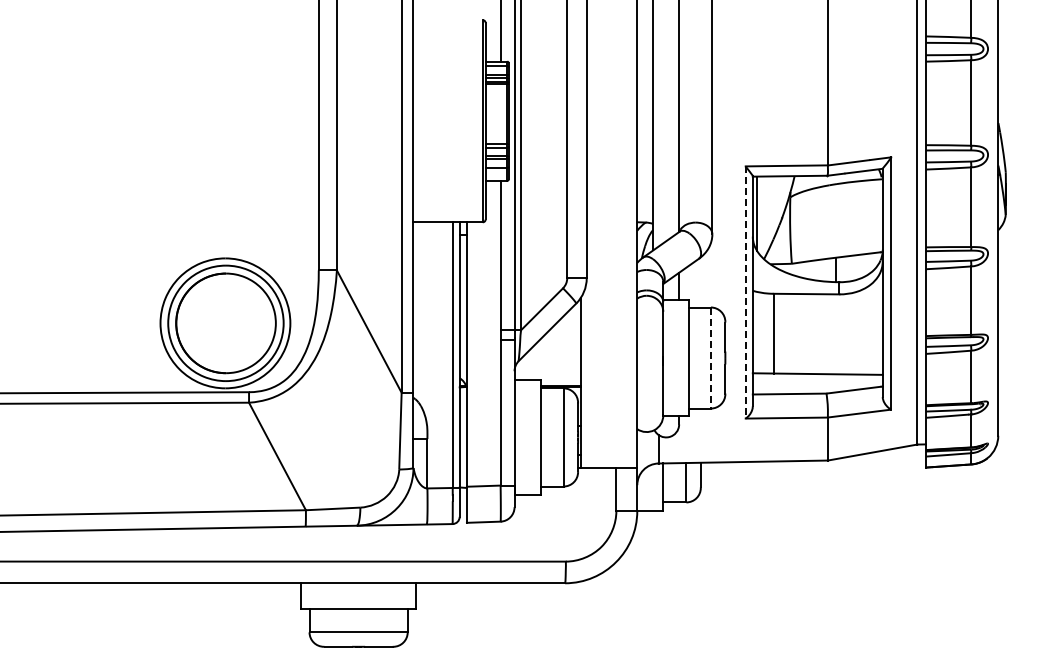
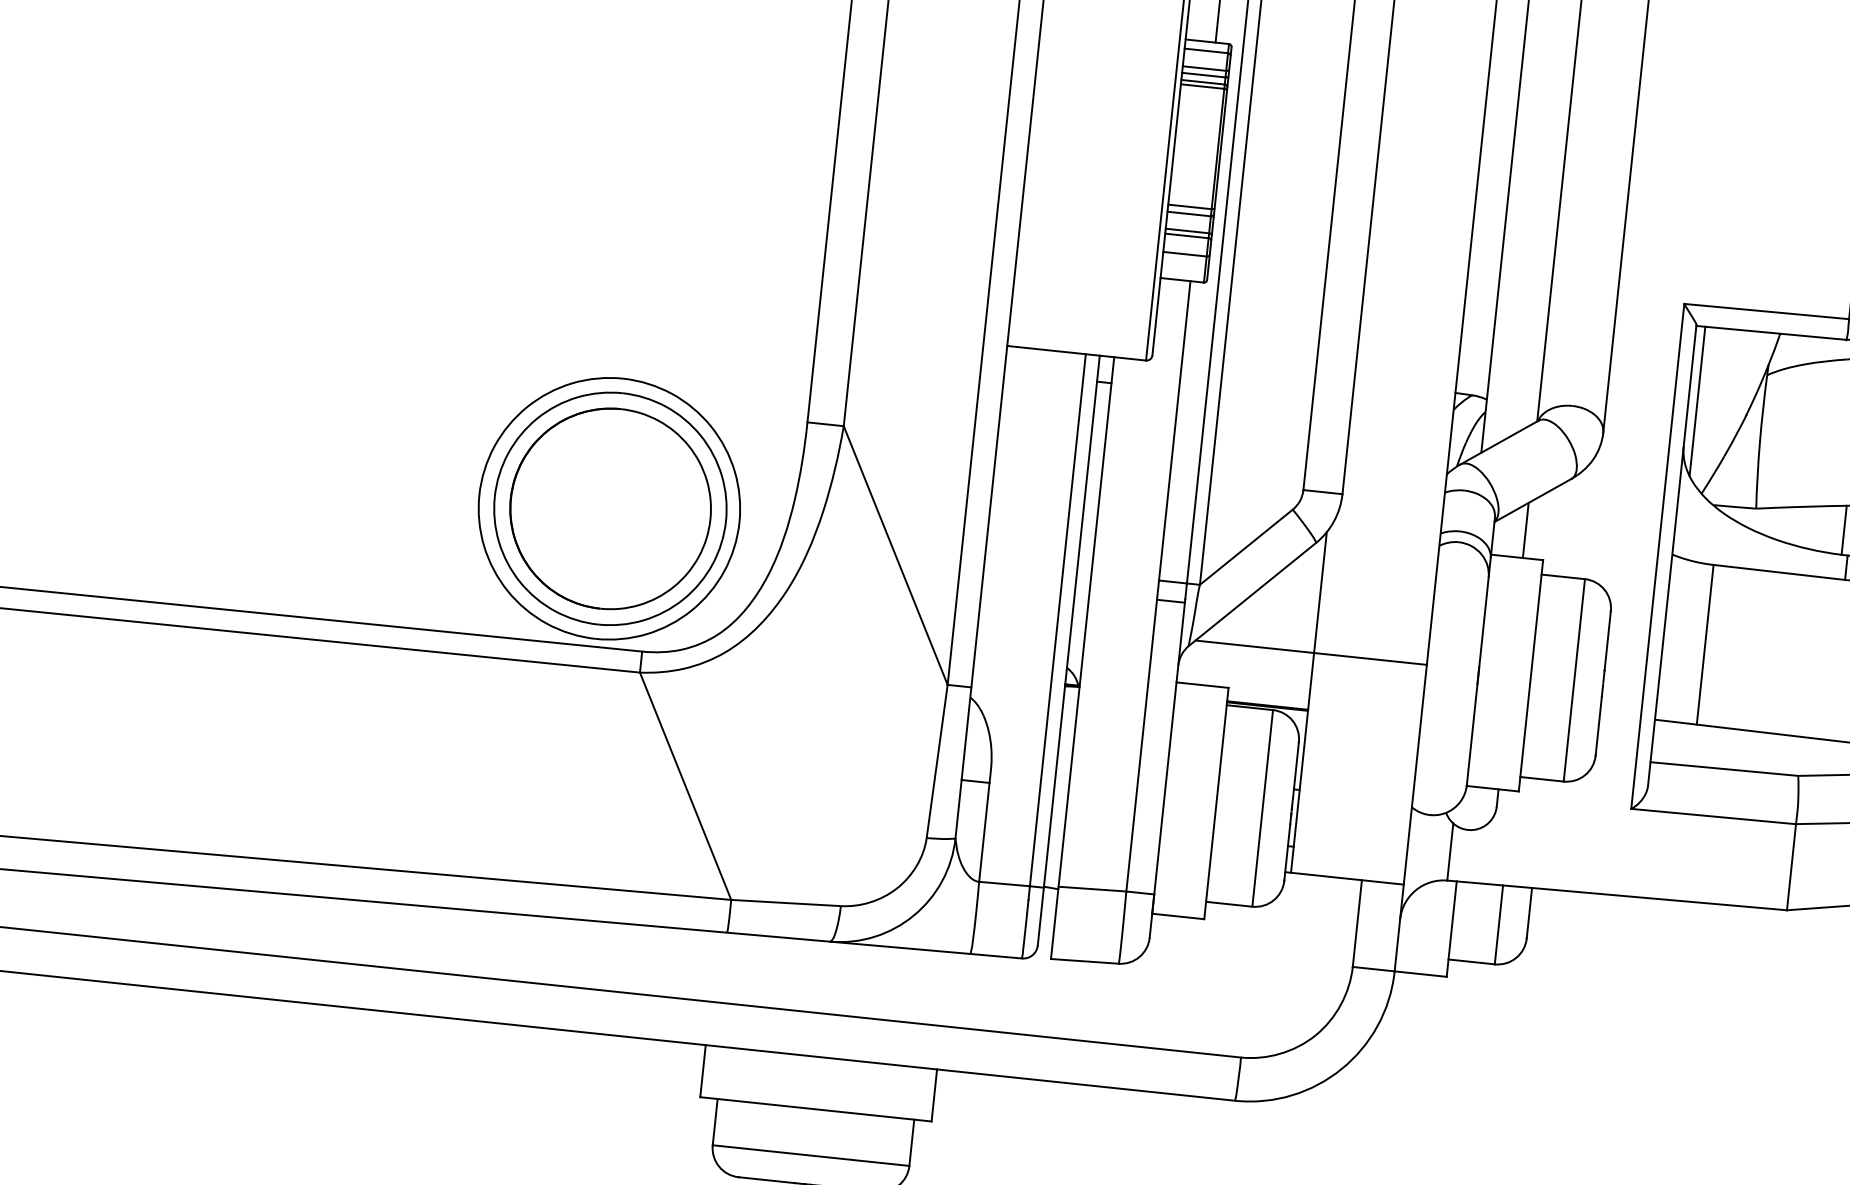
line: (745, 292) -> (1657, 556), dashed -> solid
line: (579, 358) -> (1311, 653), added
line: (710, 358) -> (1573, 681), dashed -> solid

